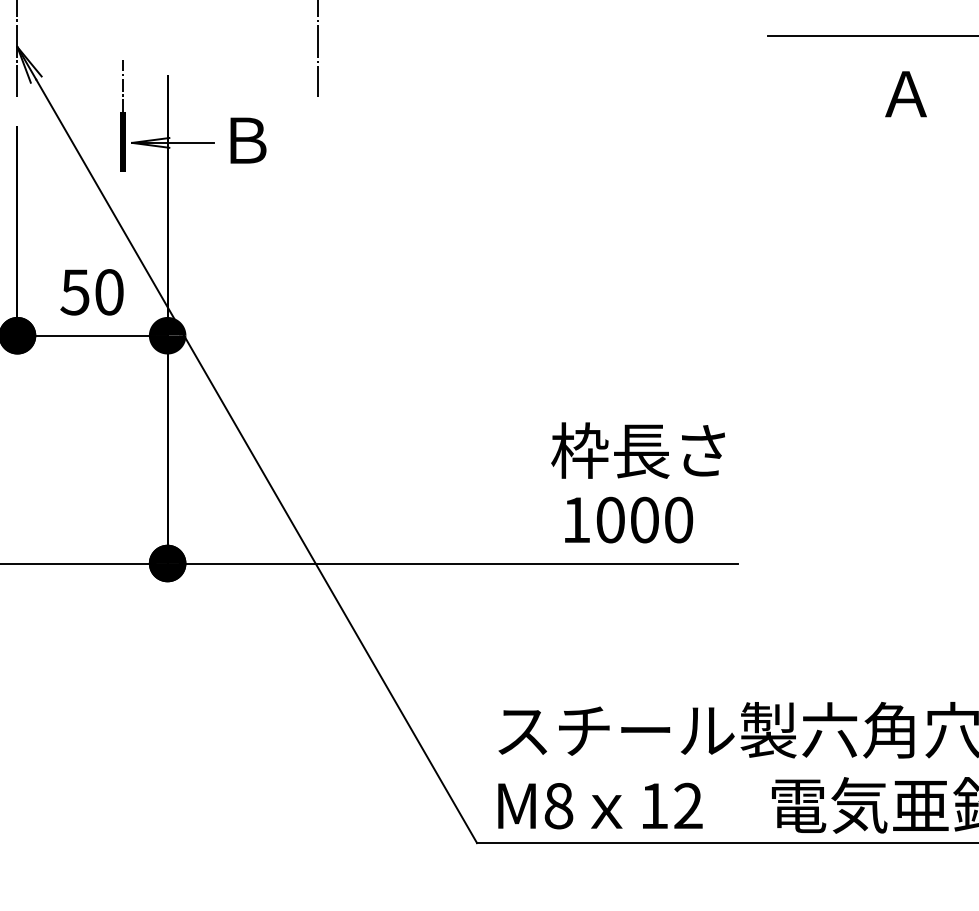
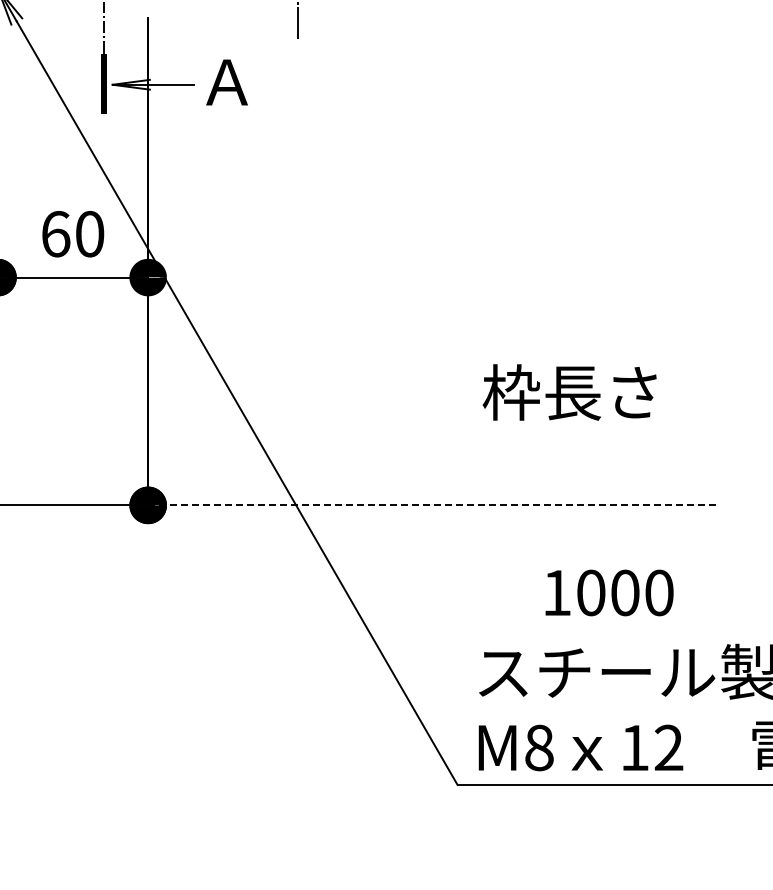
text: (246, 140) -> (227, 82), Ｂ -> Ａ
text: (74, 292) -> (55, 234), 50 -> 60
text: (637, 450) -> (569, 392), moved
text: (629, 519) -> (610, 592), moved
line: (453, 563) -> (434, 505), solid -> dashed

